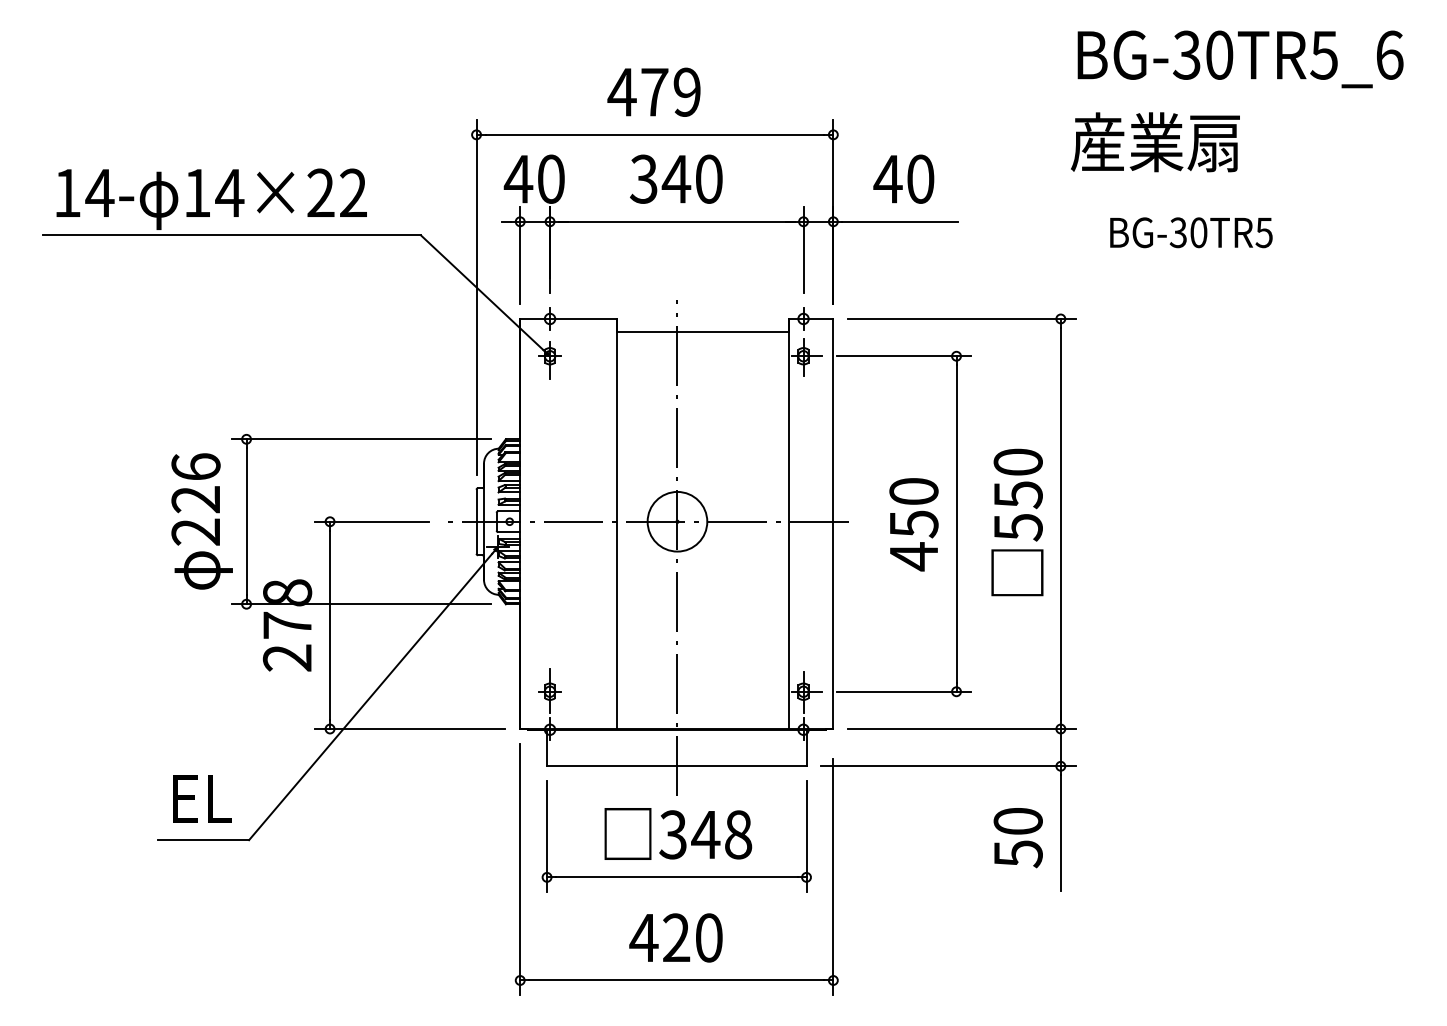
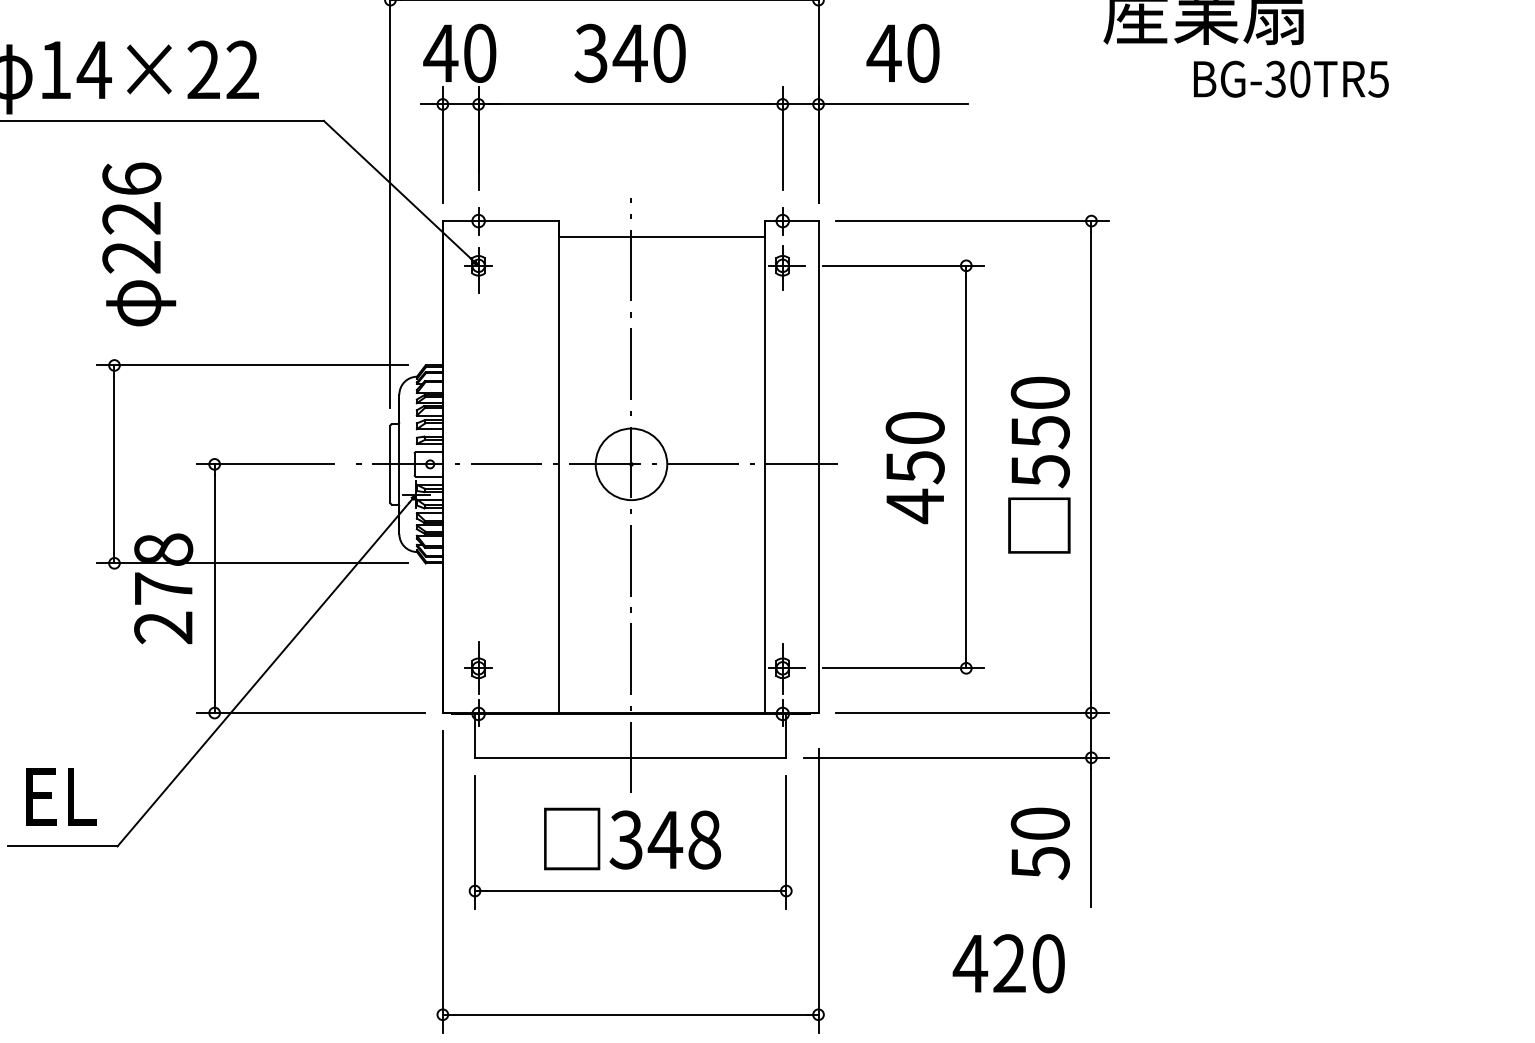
text: (1191, 232) -> (1291, 78), moved
text: (201, 521) -> (138, 244), moved
text: (675, 937) -> (1008, 963), moved

